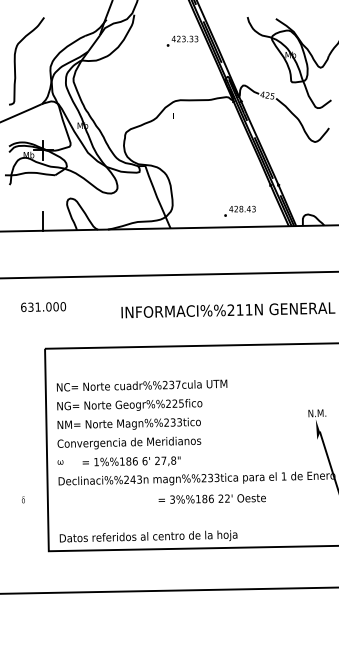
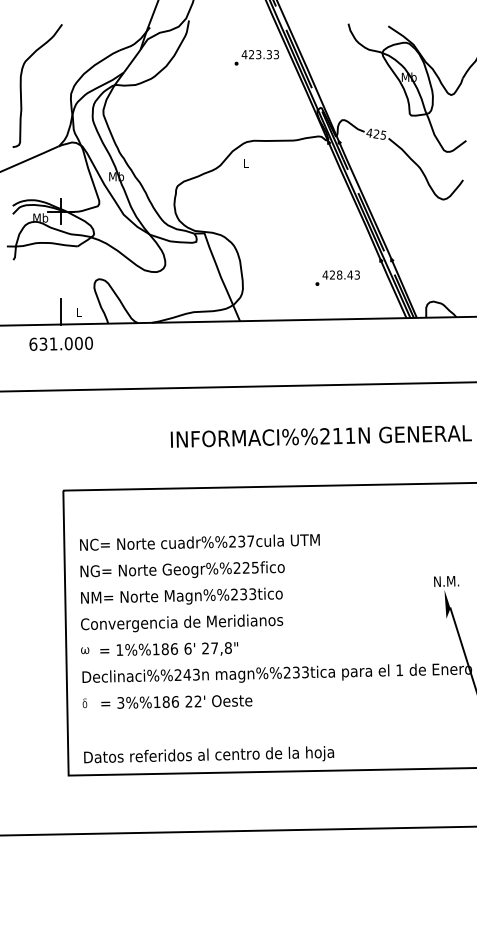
text: (239, 210) -> (337, 277), moved
text: (43, 306) -> (60, 343), moved
text: (131, 460) -> (169, 648), moved
text: (212, 498) -> (176, 701), moved
part: (23, 500) -> (84, 703), moved

